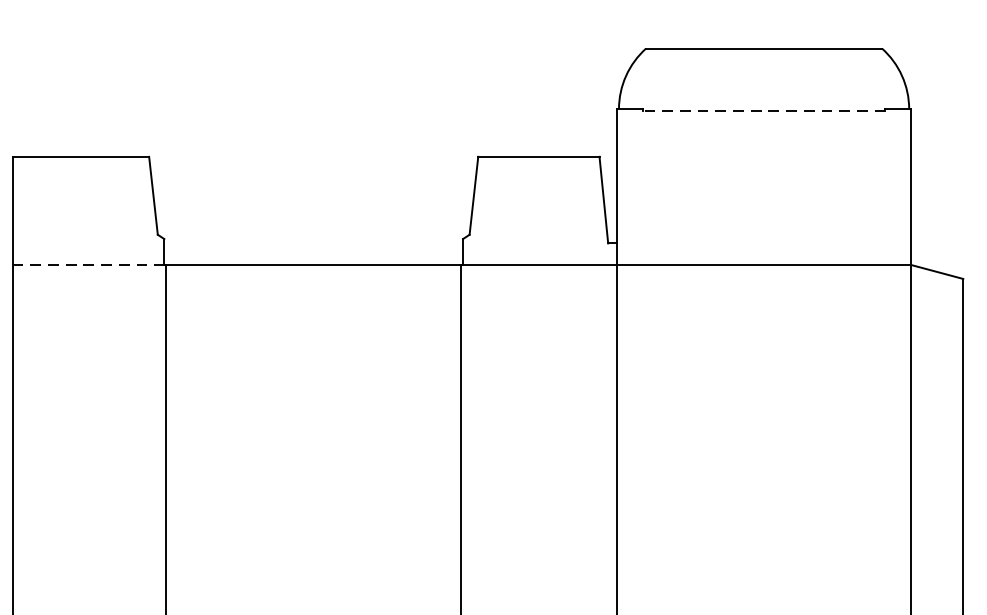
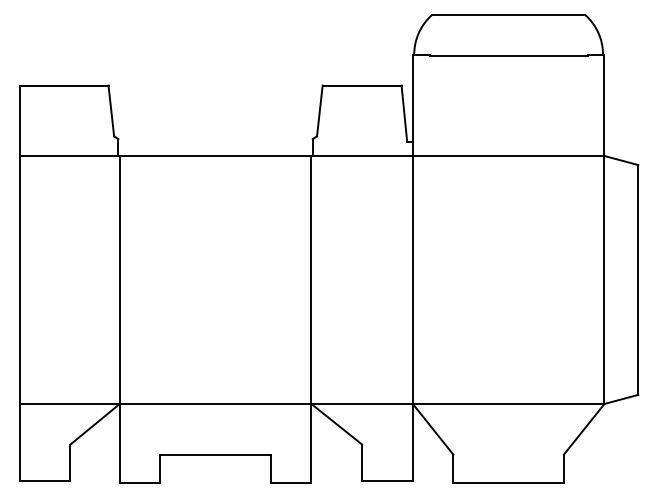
line: (763, 110) -> (508, 55), dashed -> solid
line: (89, 265) -> (69, 156), dashed -> solid

